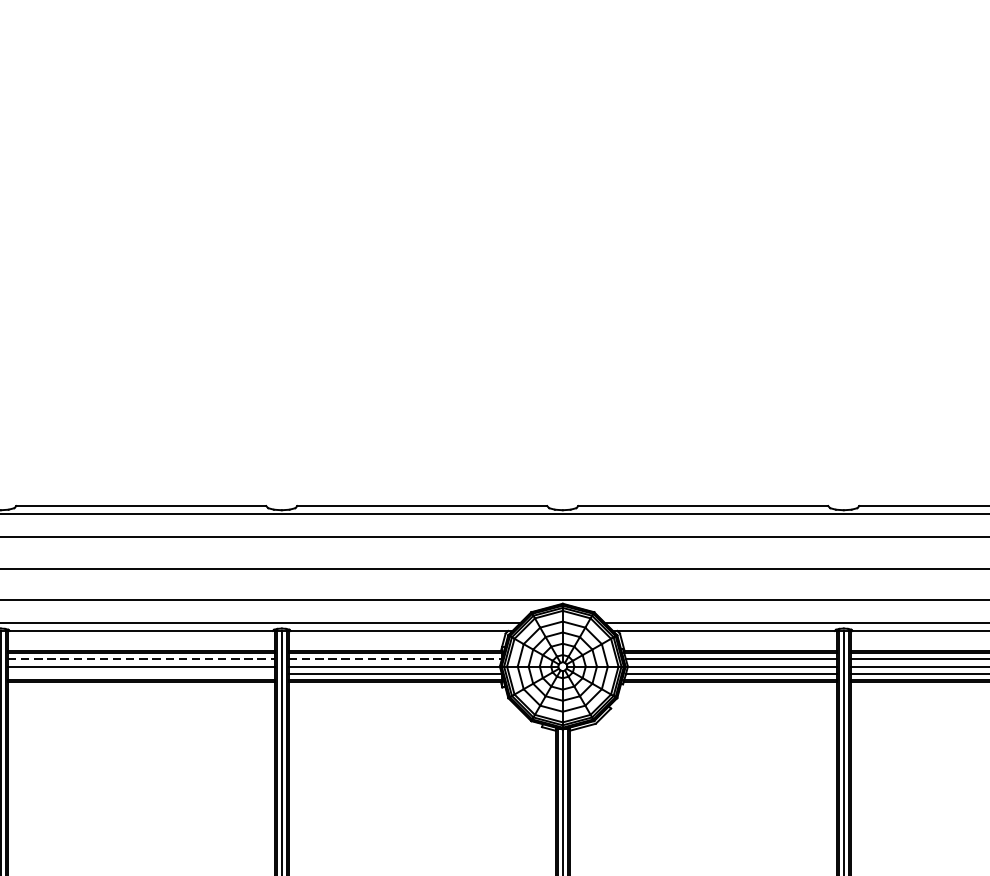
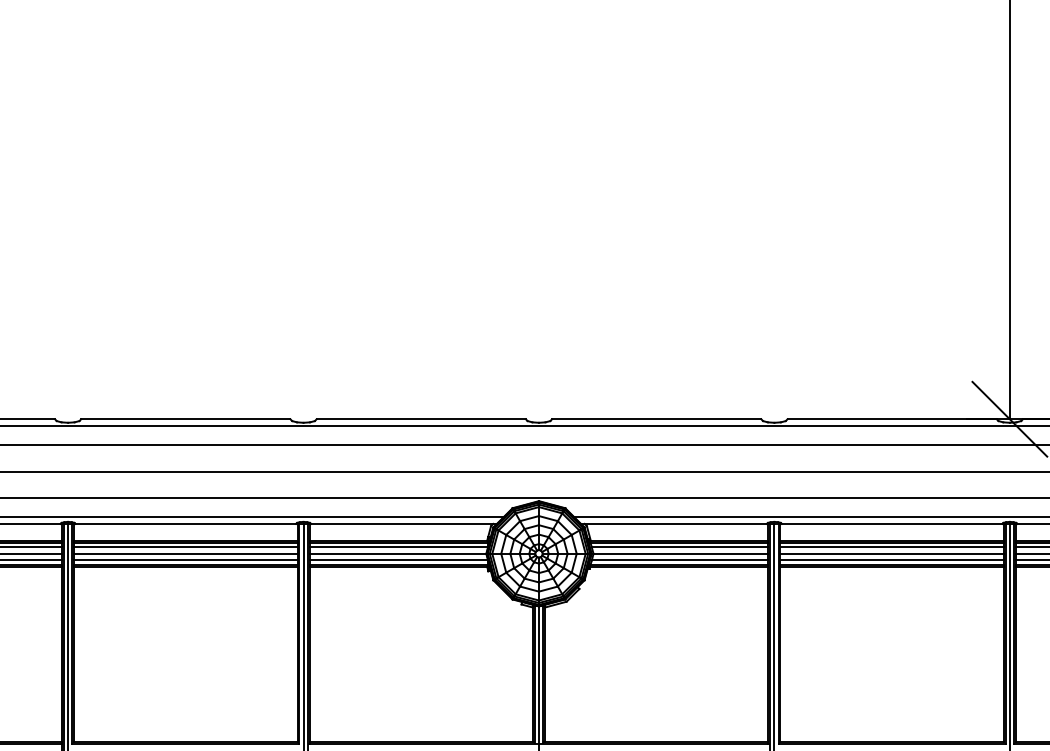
line: (140, 659) -> (185, 547), dashed -> solid
line: (396, 659) -> (399, 547), dashed -> solid
line: (140, 674) -> (185, 560), added

